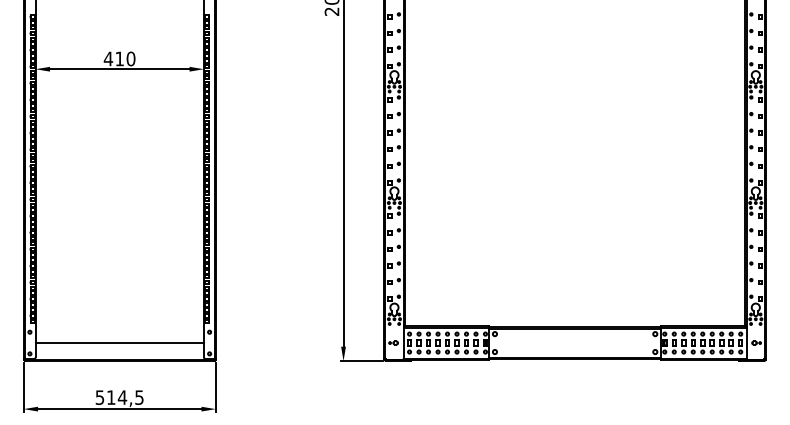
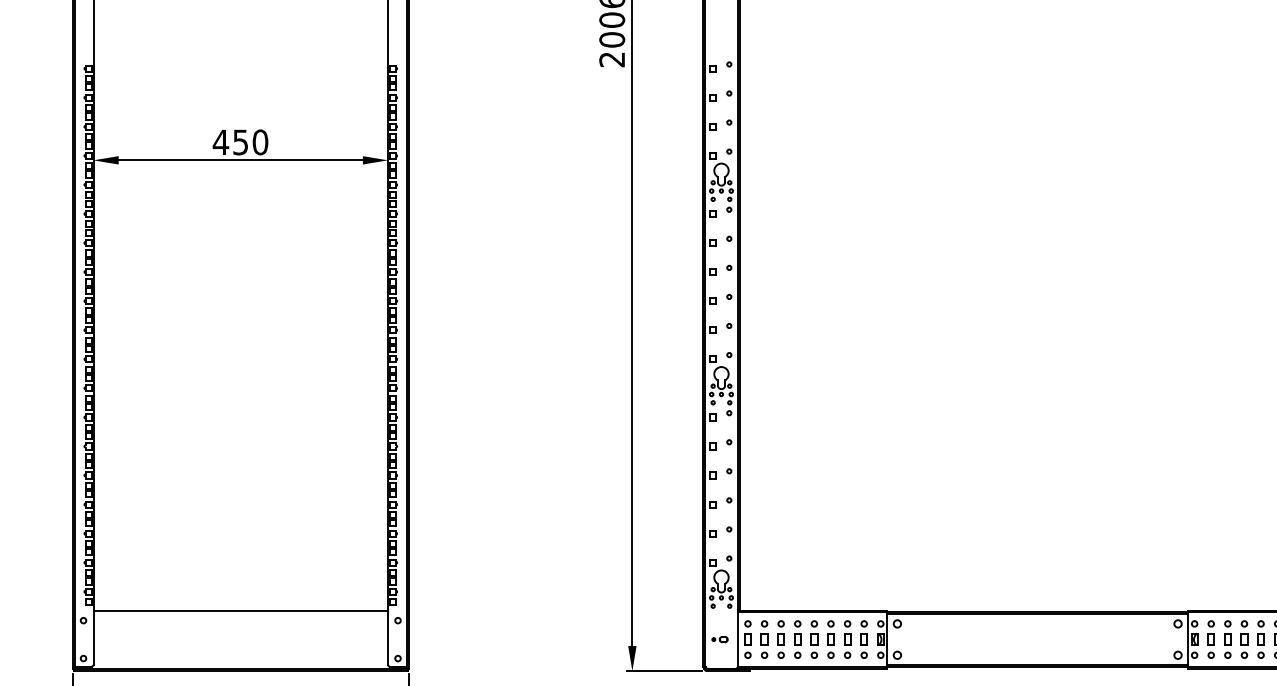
text: (119, 58) -> (240, 141), 410 -> 450
line: (119, 342) -> (240, 610), moved

